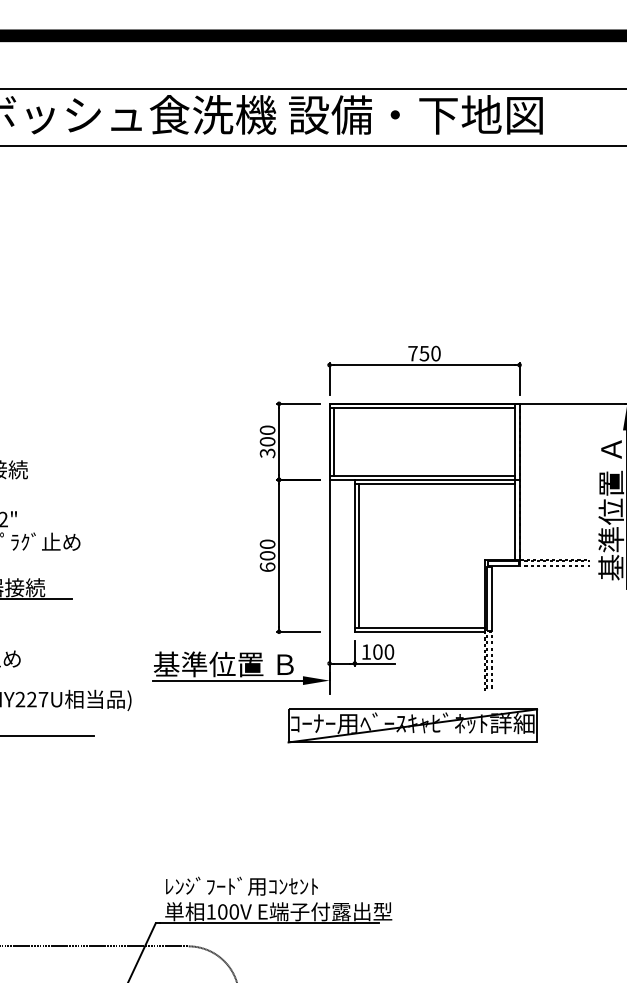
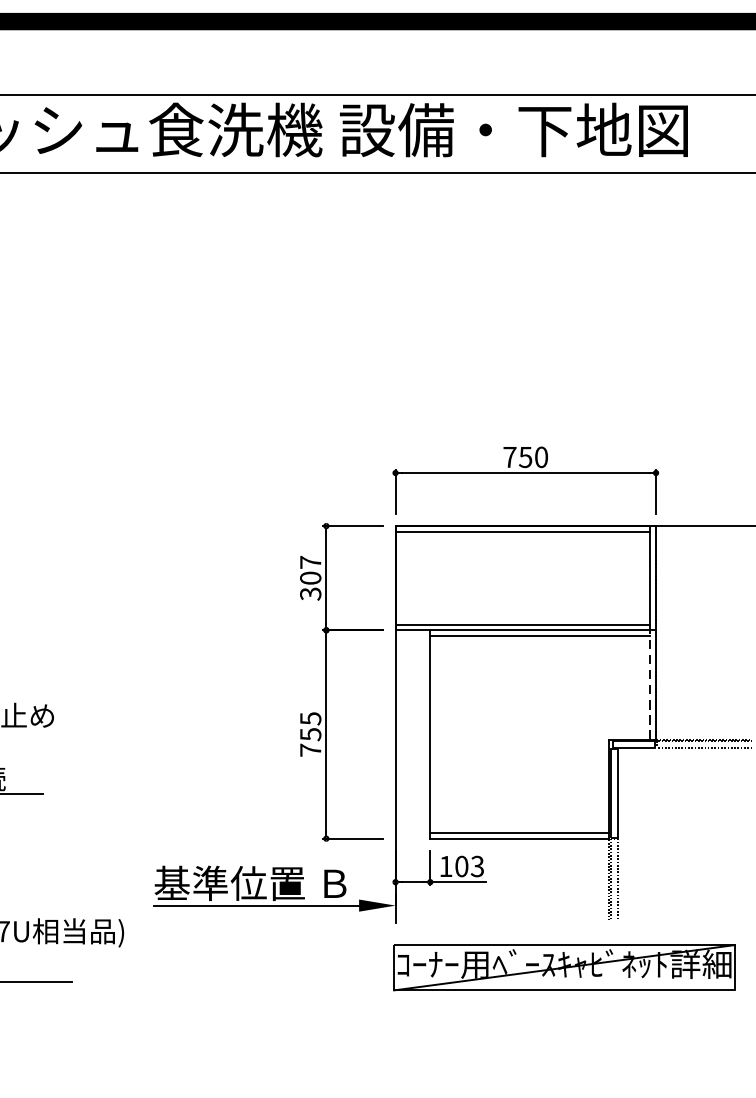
text: (267, 429) -> (310, 561), 300 -> 307
line: (334, 441) -> (402, 577), removed
line: (515, 519) -> (650, 684), solid -> dashed
text: (267, 555) -> (310, 734), 600 -> 755
line: (358, 555) -> (435, 734), removed
text: (389, 651) -> (477, 865), 100 -> 103
part: (412, 725) -> (564, 967), moved

